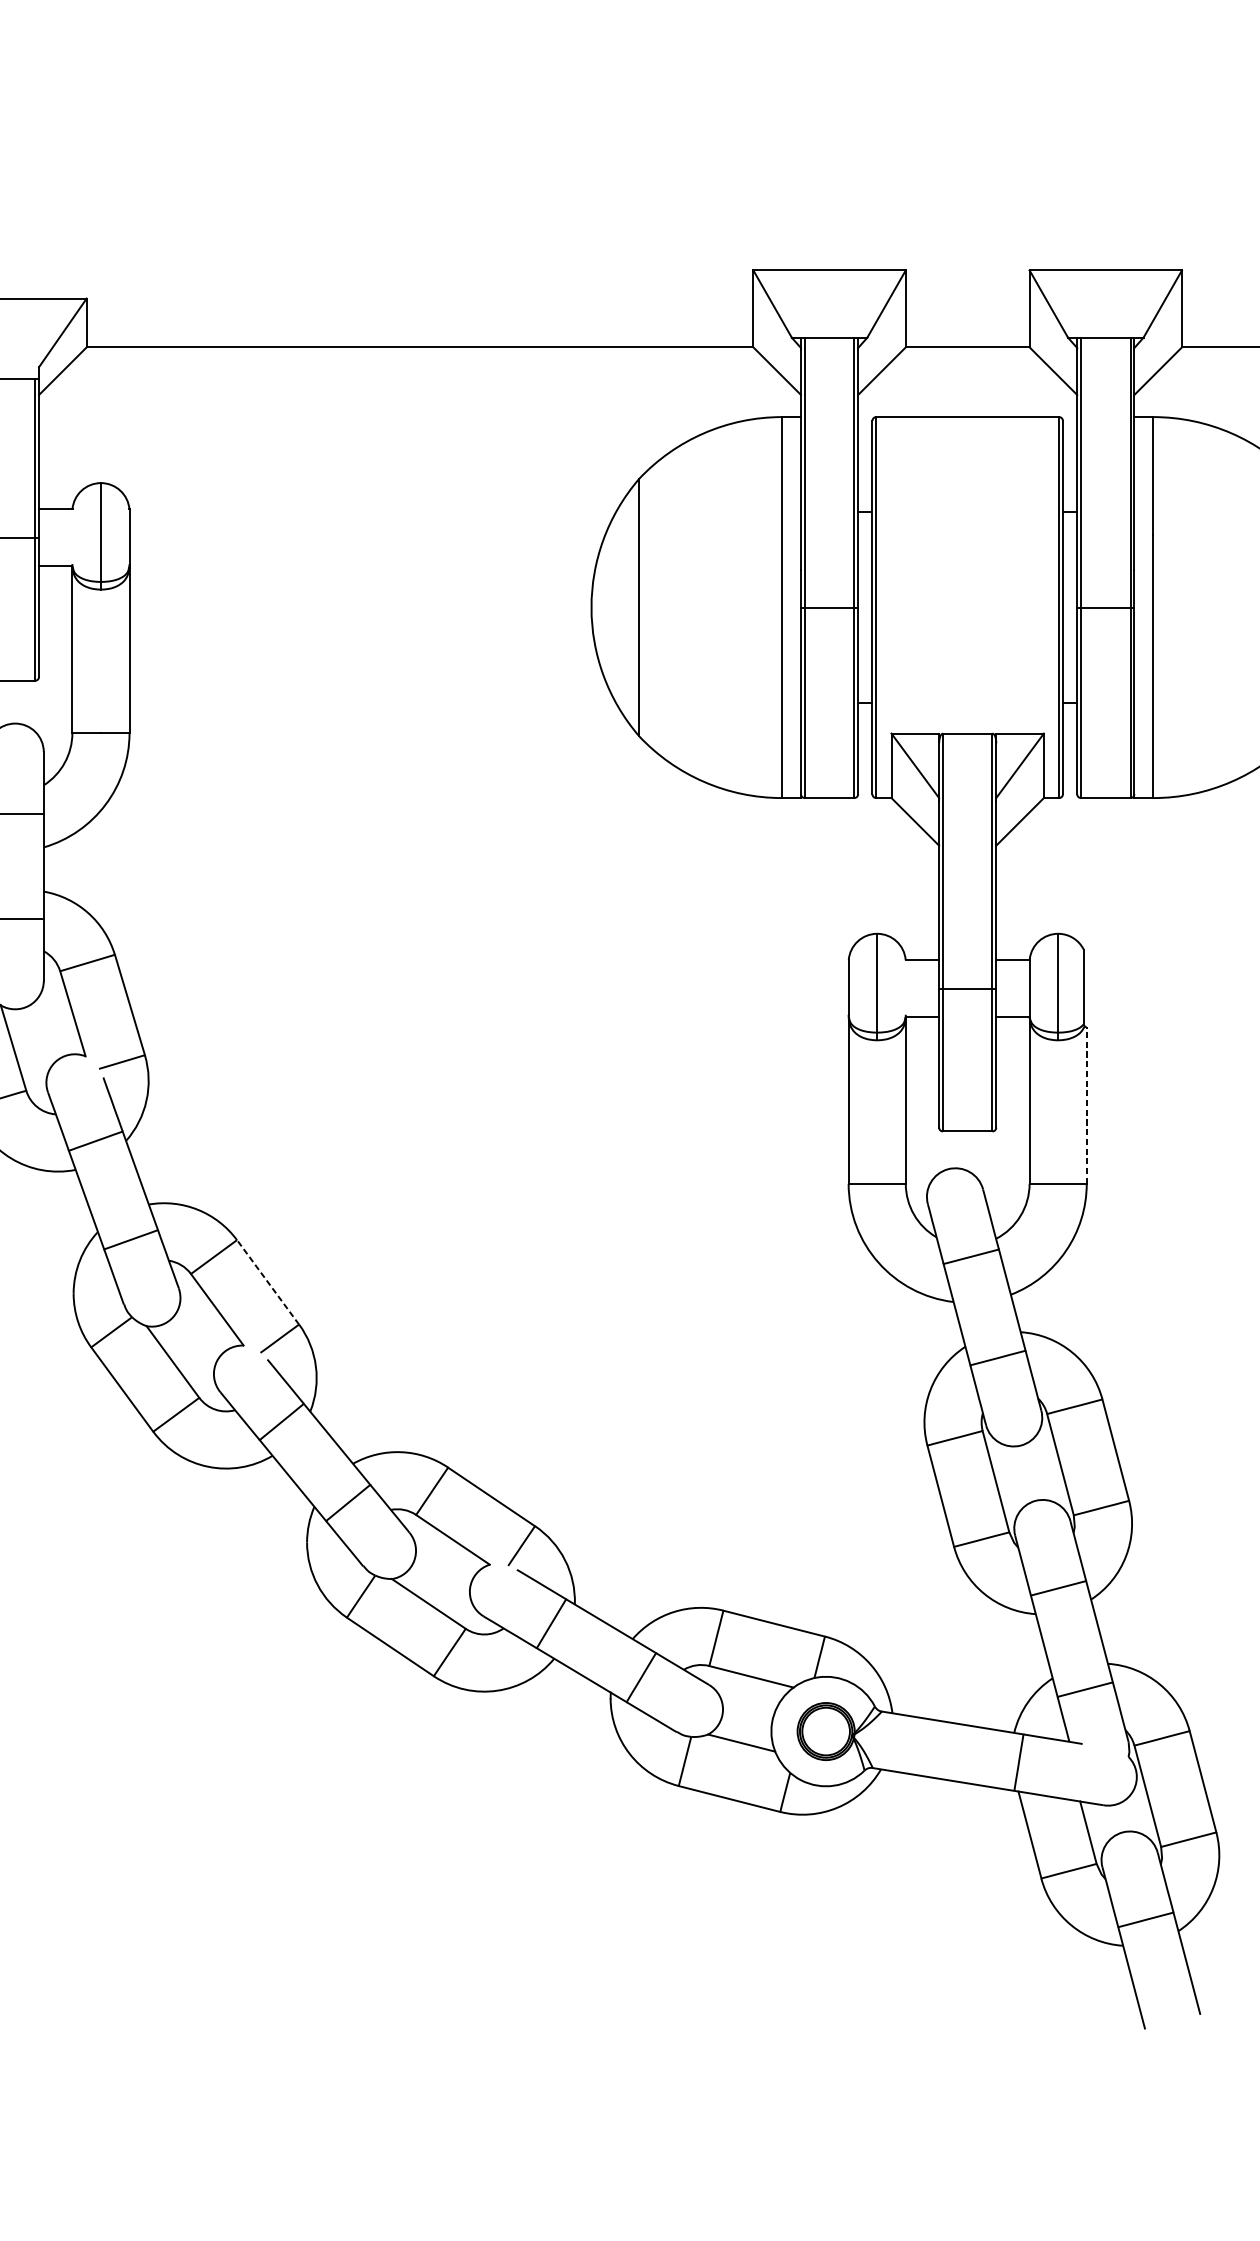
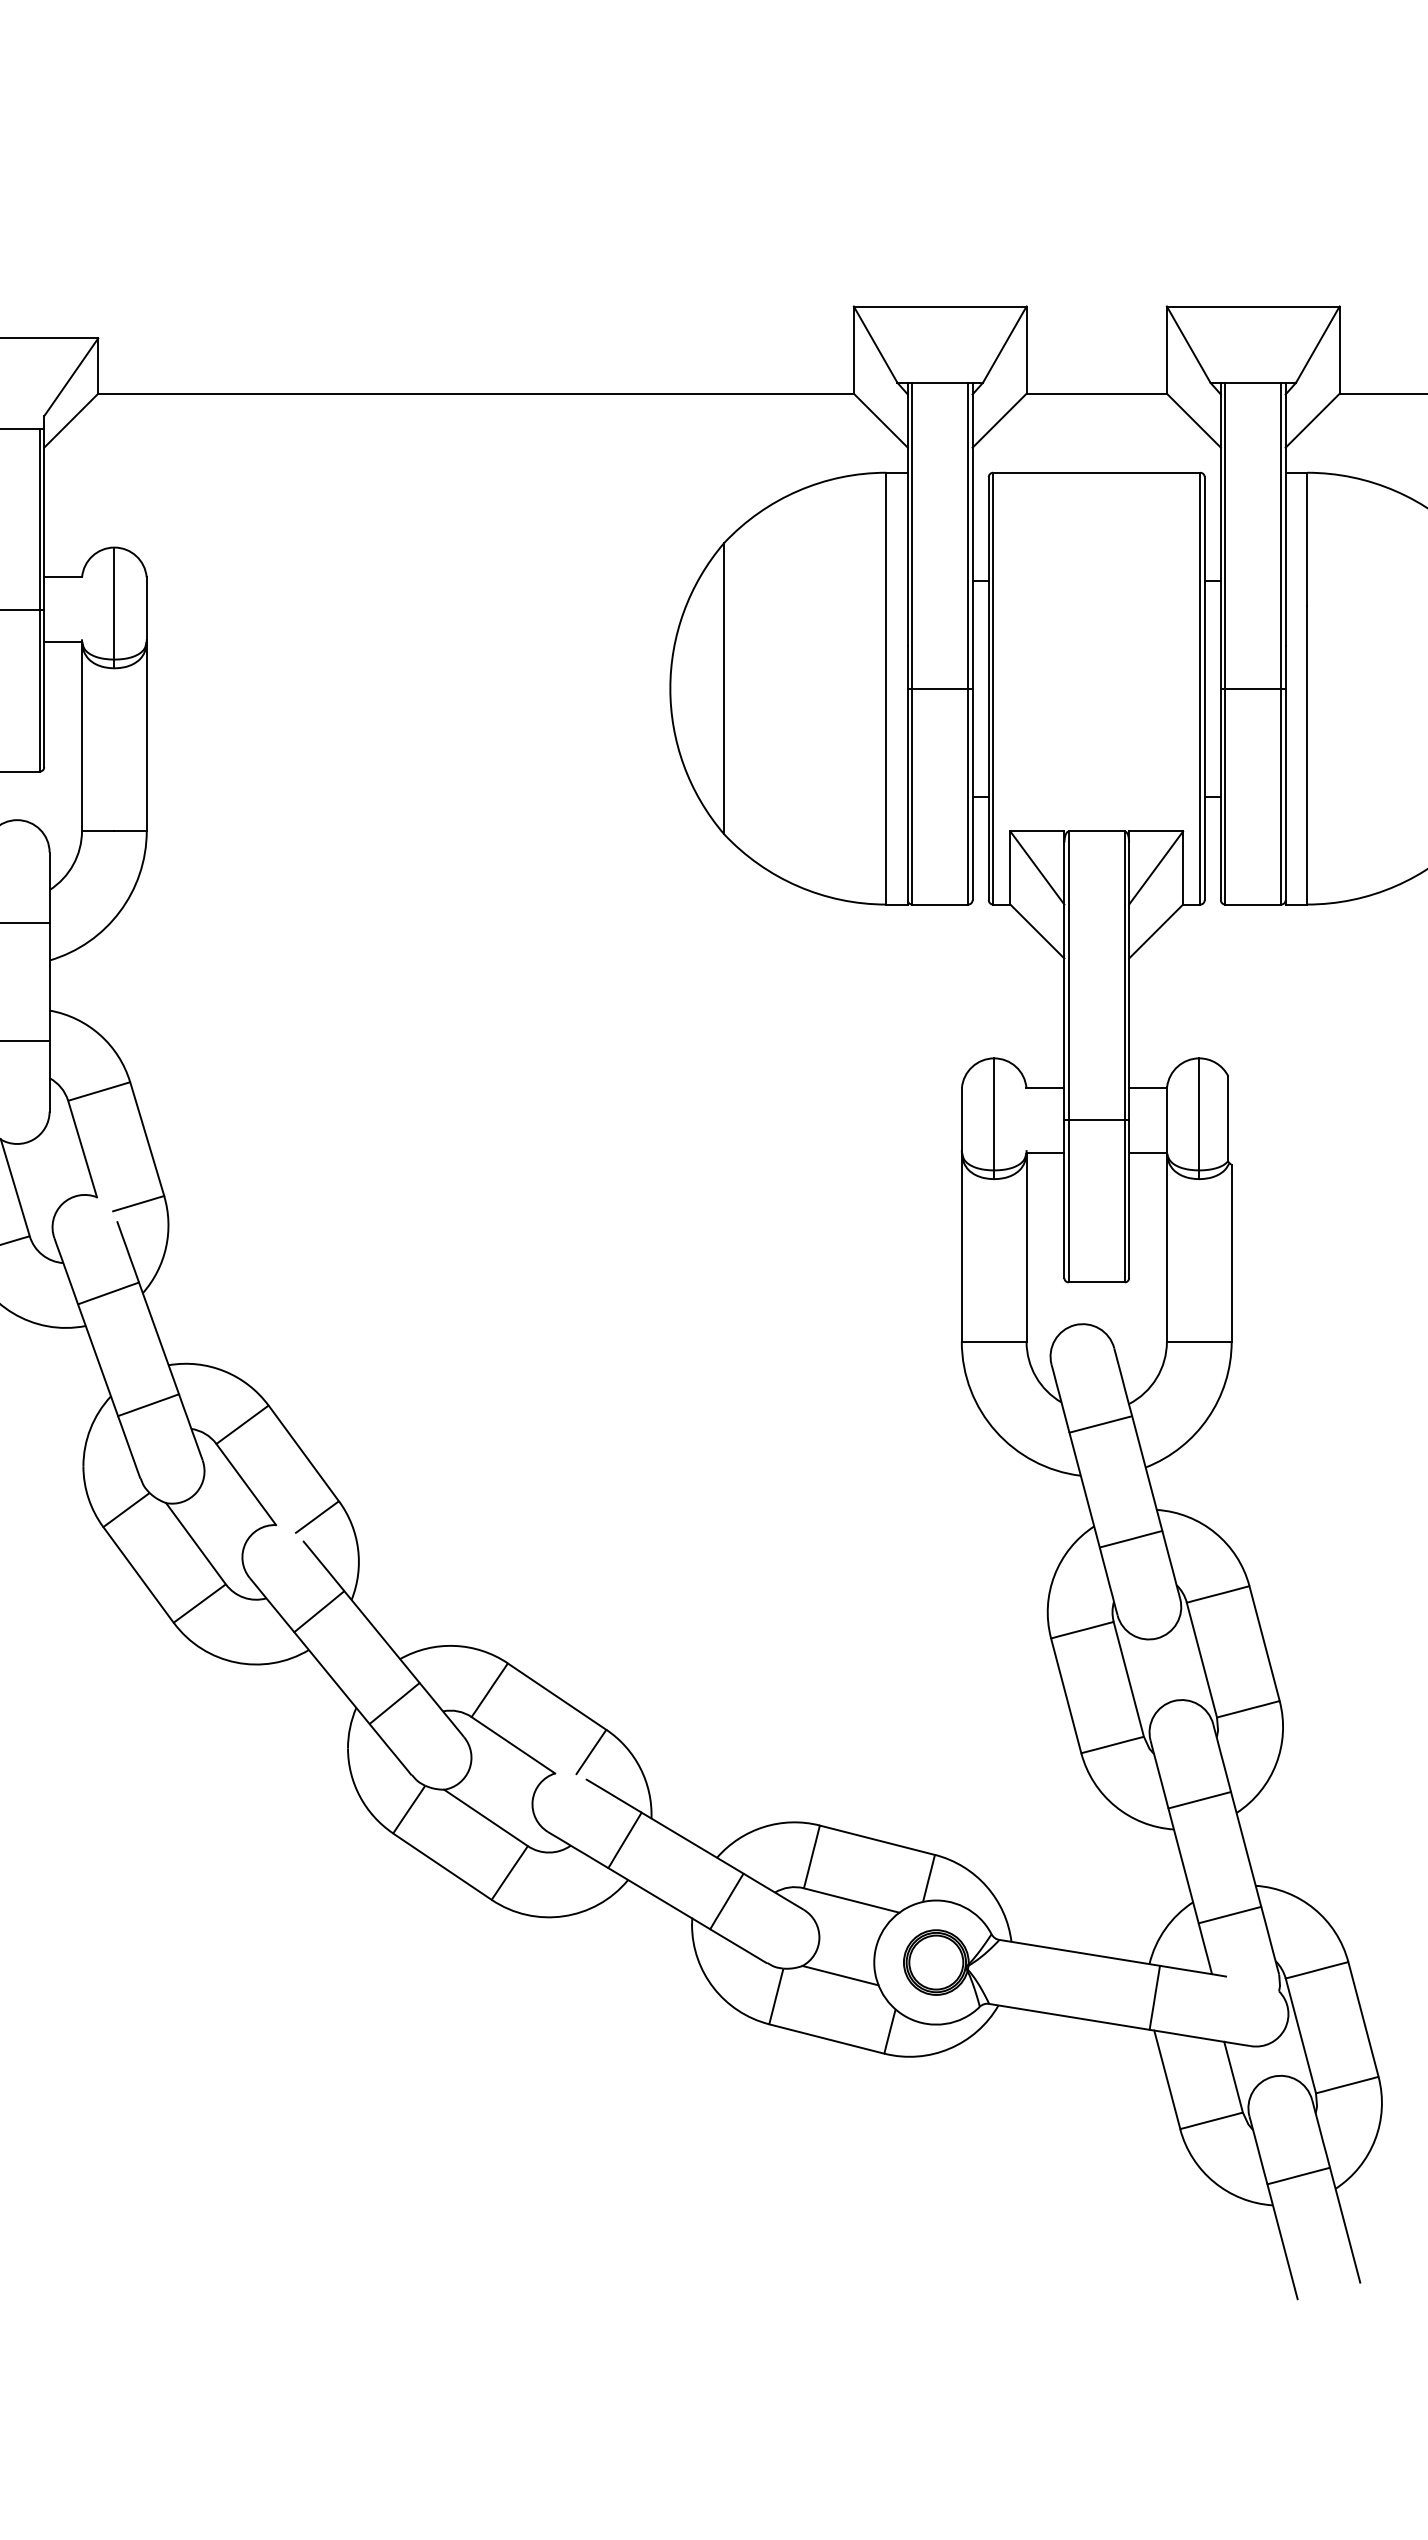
line: (1086, 1105) -> (1231, 1253), dashed -> solid
line: (267, 1282) -> (303, 1453), dashed -> solid

